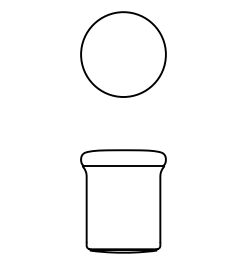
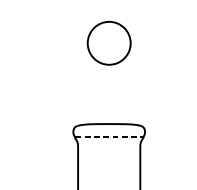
circle: (123, 54) -> (109, 43), size x0.6
line: (123, 165) -> (109, 136), solid -> dashed

